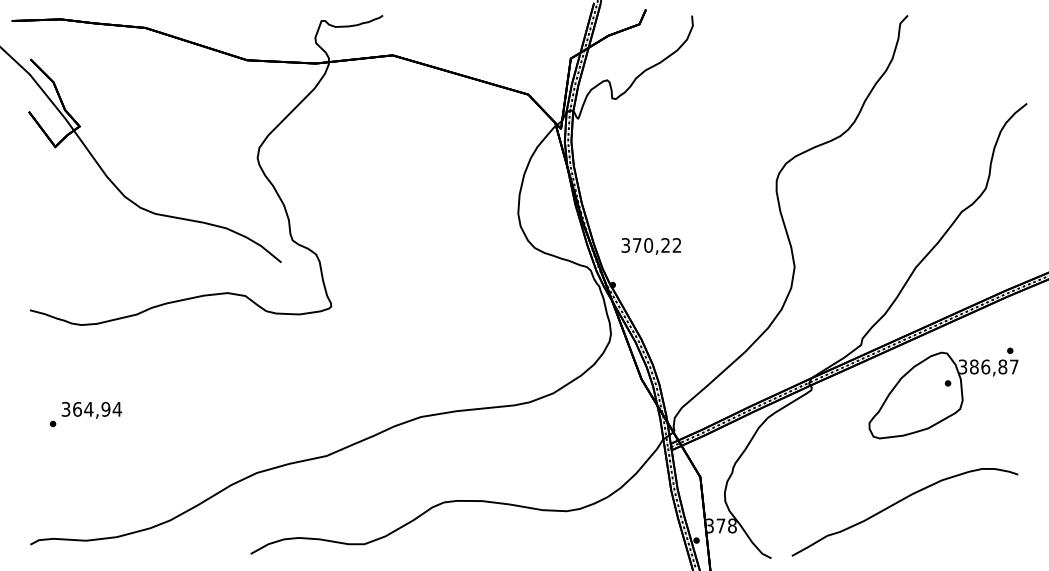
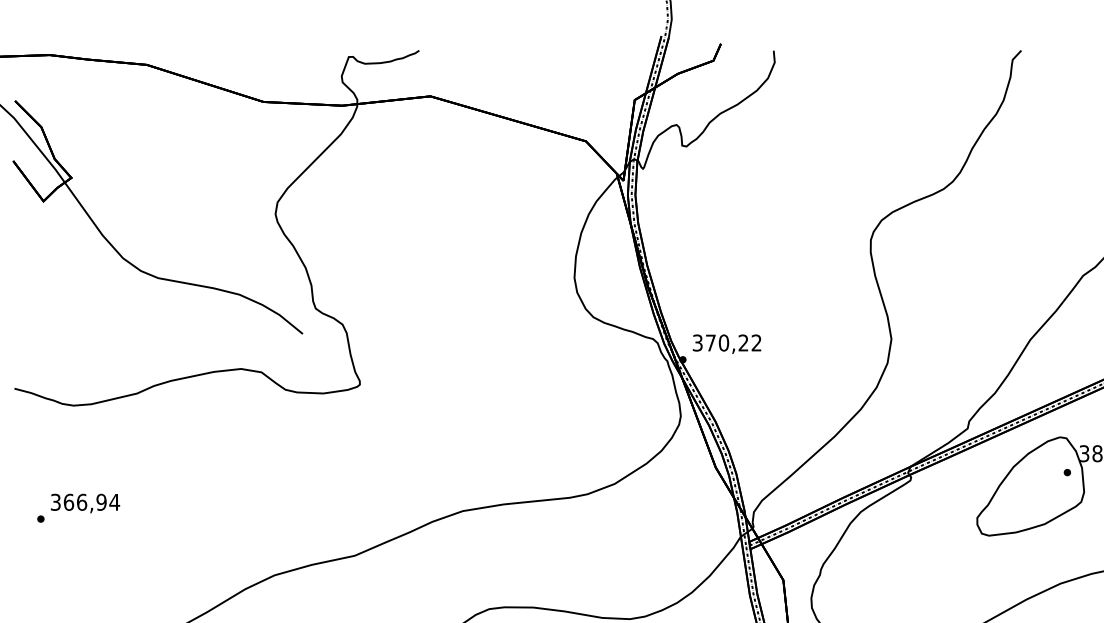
text: (650, 246) -> (726, 344), moved
text: (88, 409) -> (81, 502), 364,94 -> 366,94

